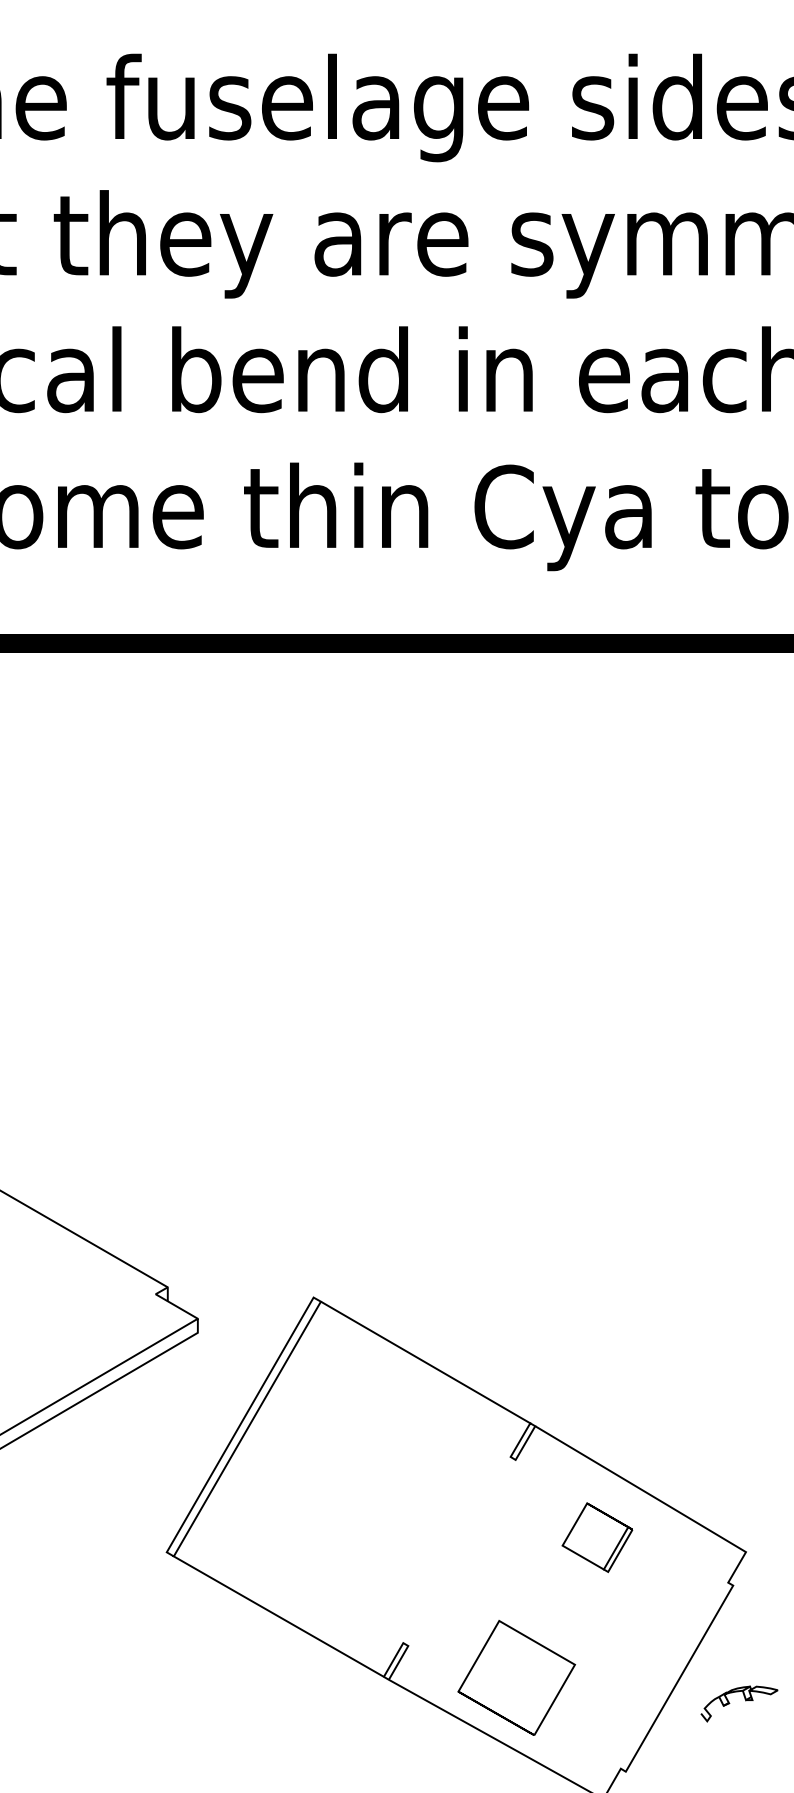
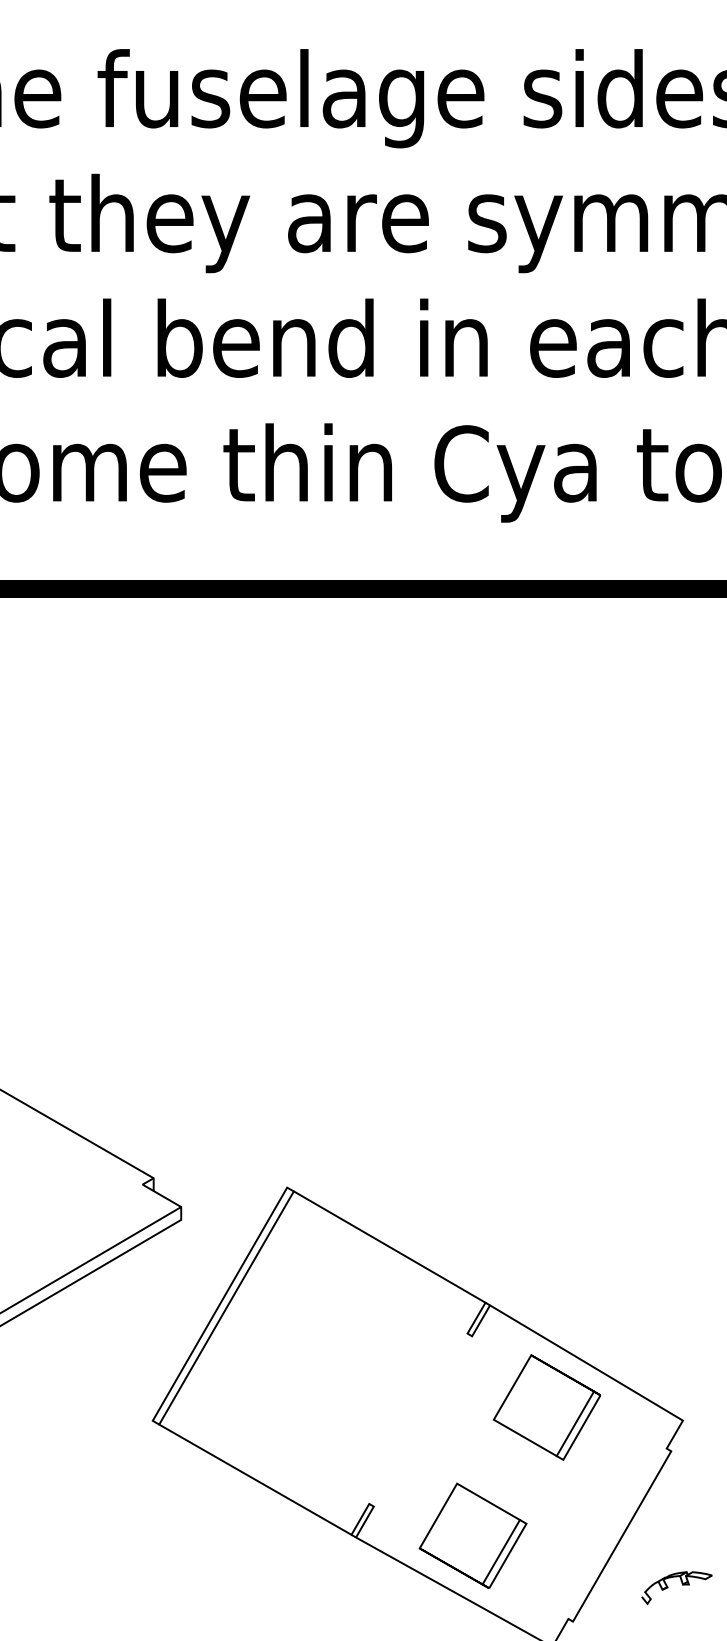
part: (597, 1537) -> (547, 1407), size x1.67
line: (547, 1695) -> (501, 1551), added
part: (745, 1701) -> (682, 1585), moved

